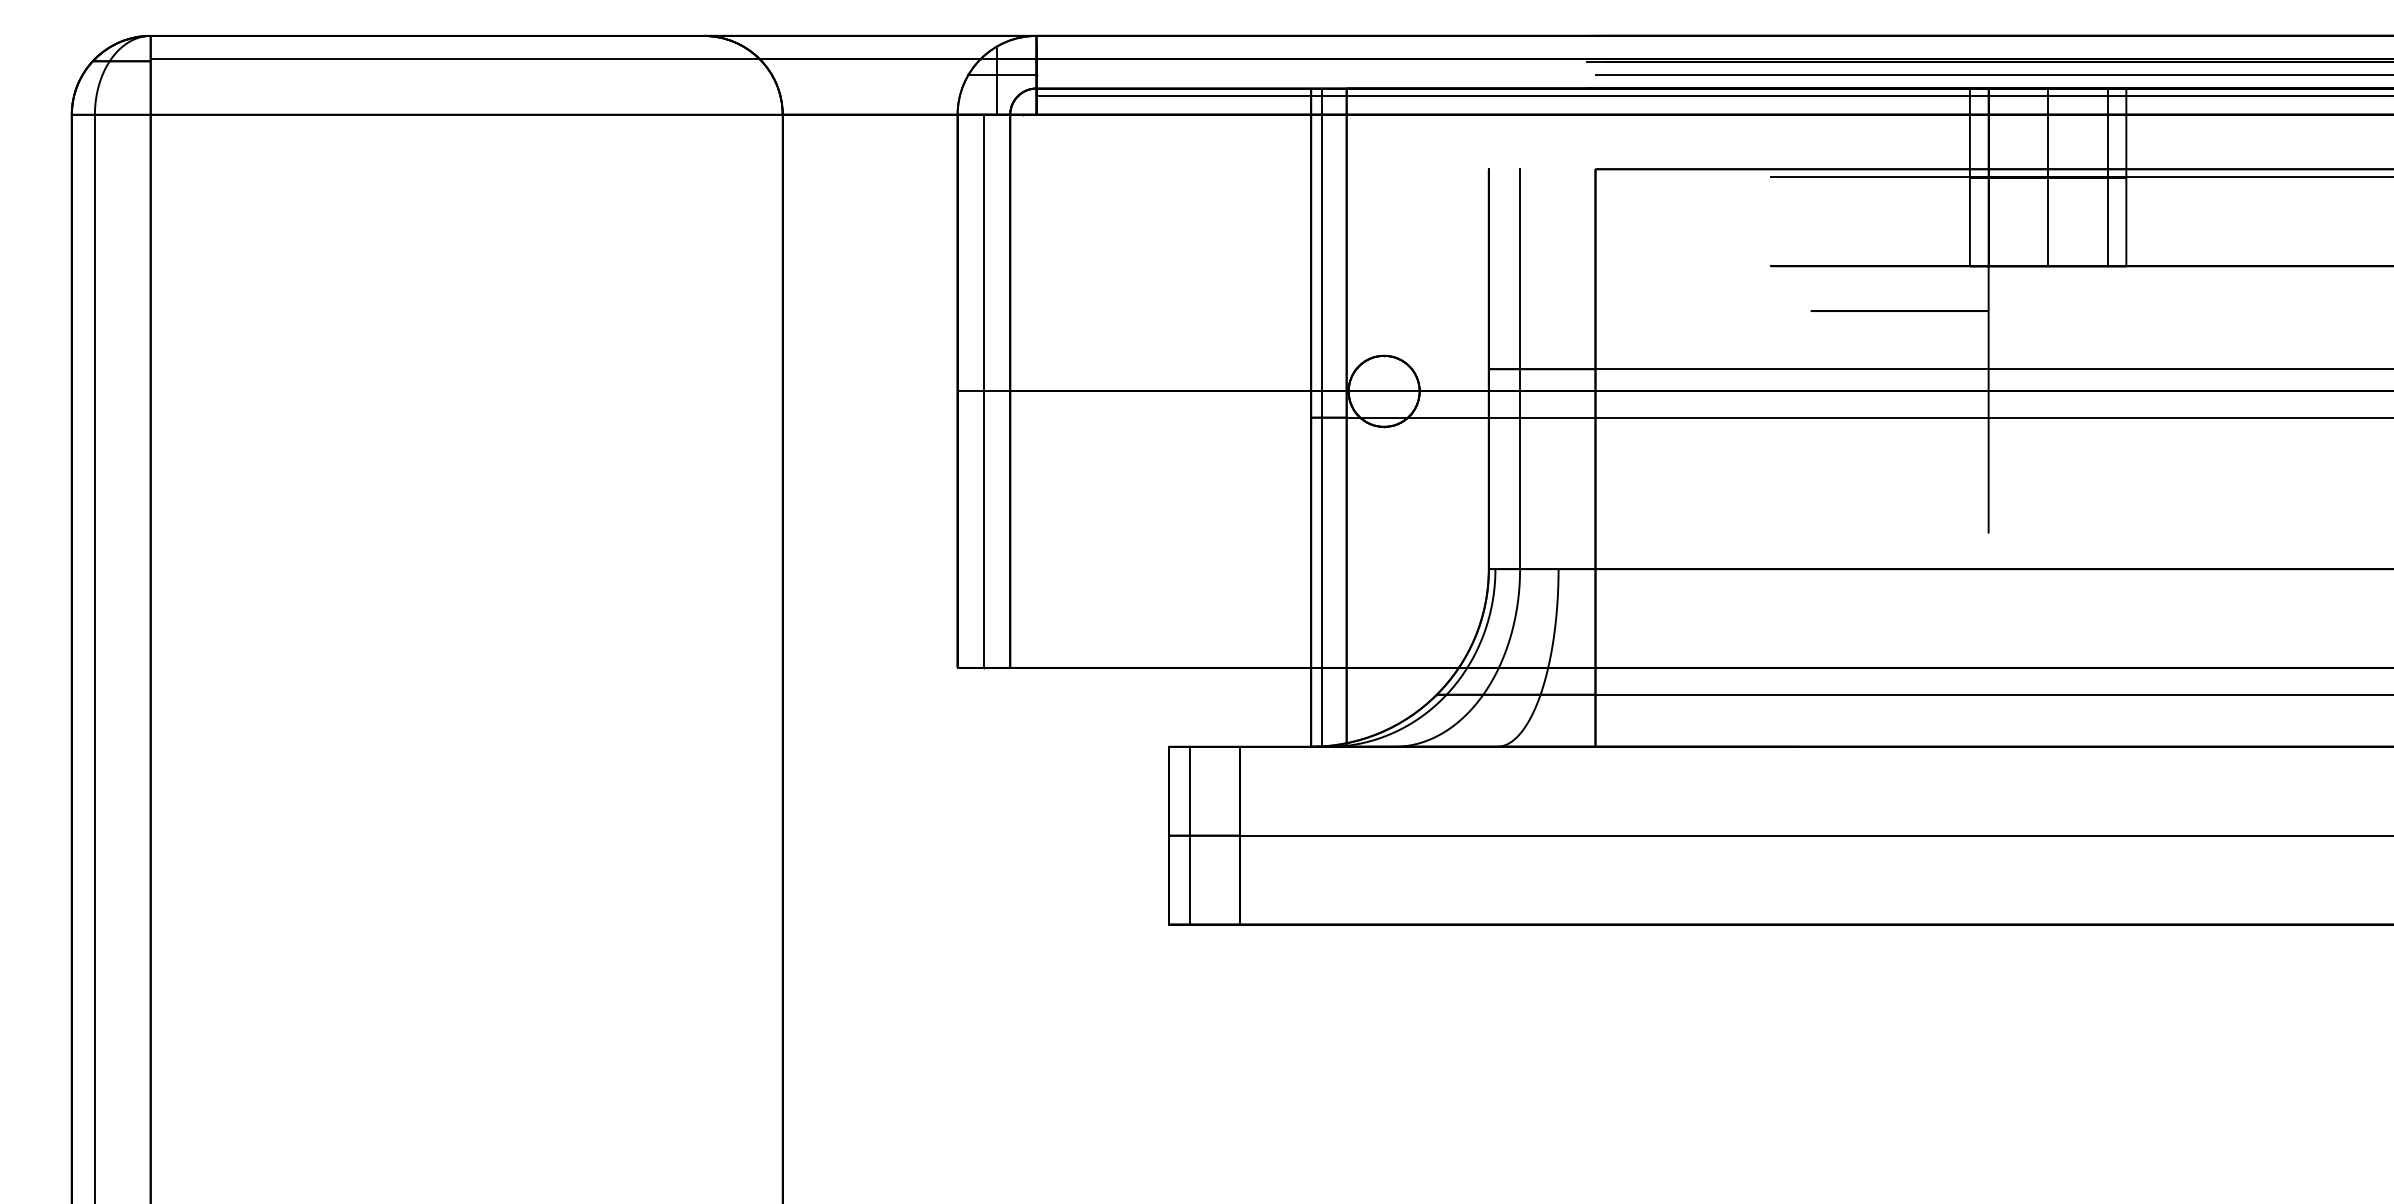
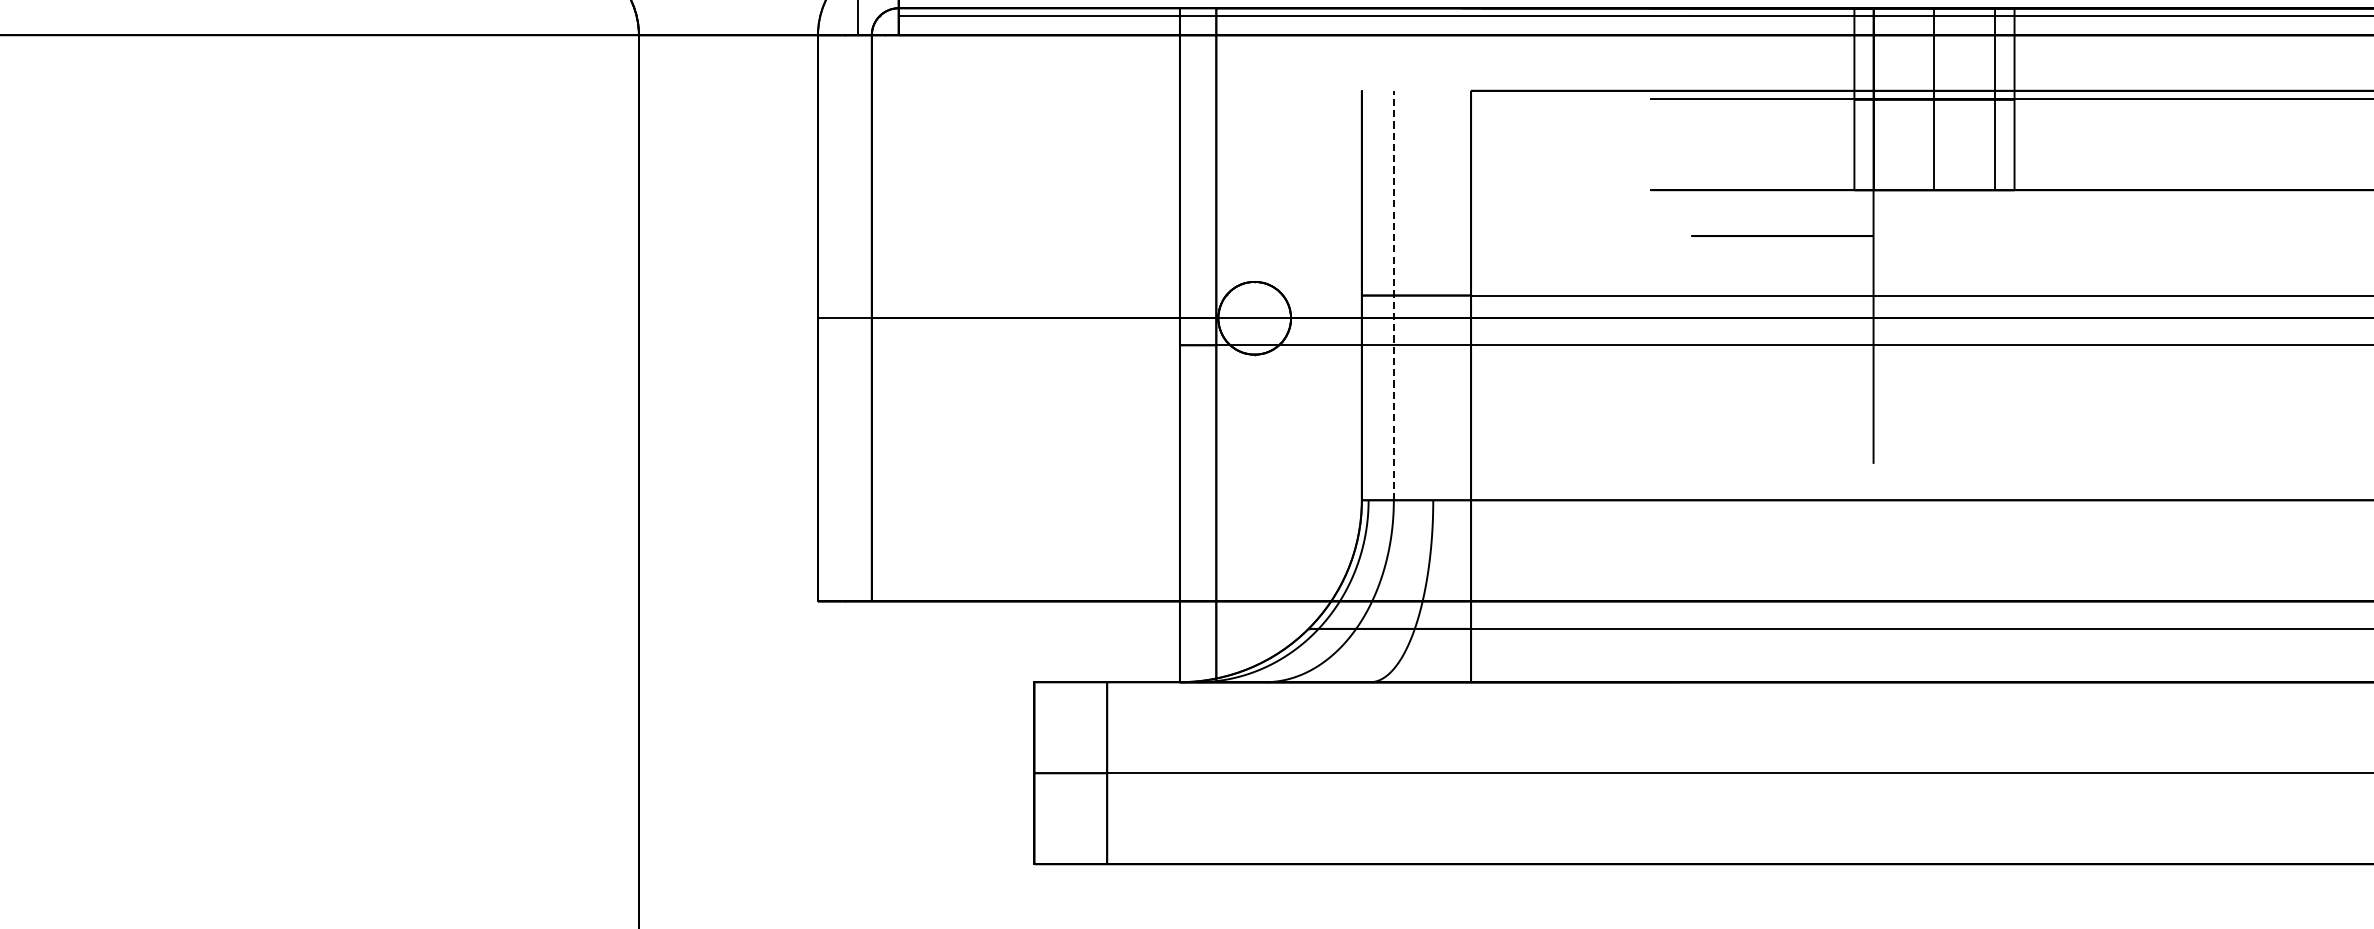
line: (1520, 369) -> (1394, 295), solid -> dashed
line: (983, 390) -> (844, 317), removed
line: (1321, 417) -> (1190, 345), removed
line: (1189, 835) -> (1055, 772), removed

